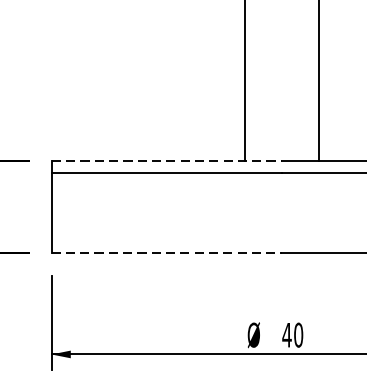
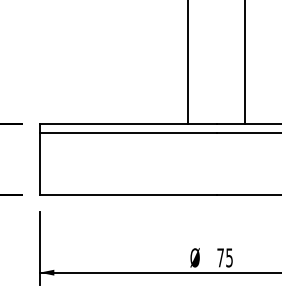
line: (167, 160) -> (128, 123), dashed -> solid
line: (167, 252) -> (128, 194), dashed -> solid
text: (293, 334) -> (225, 257), 40 -> 75

